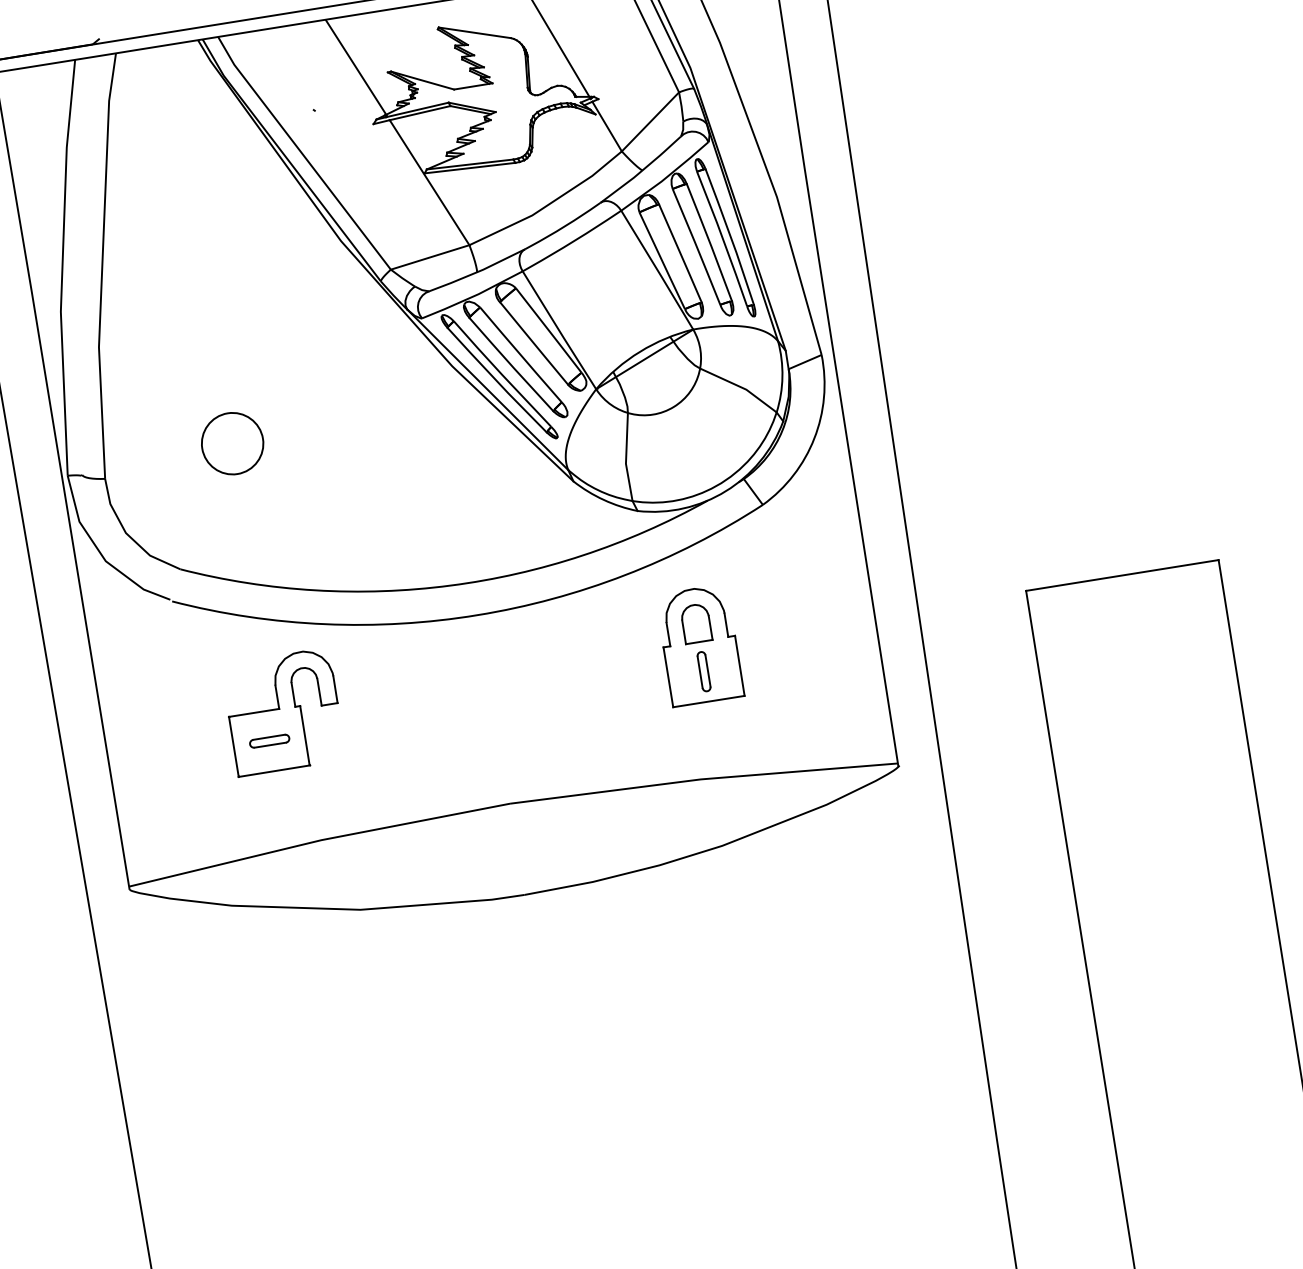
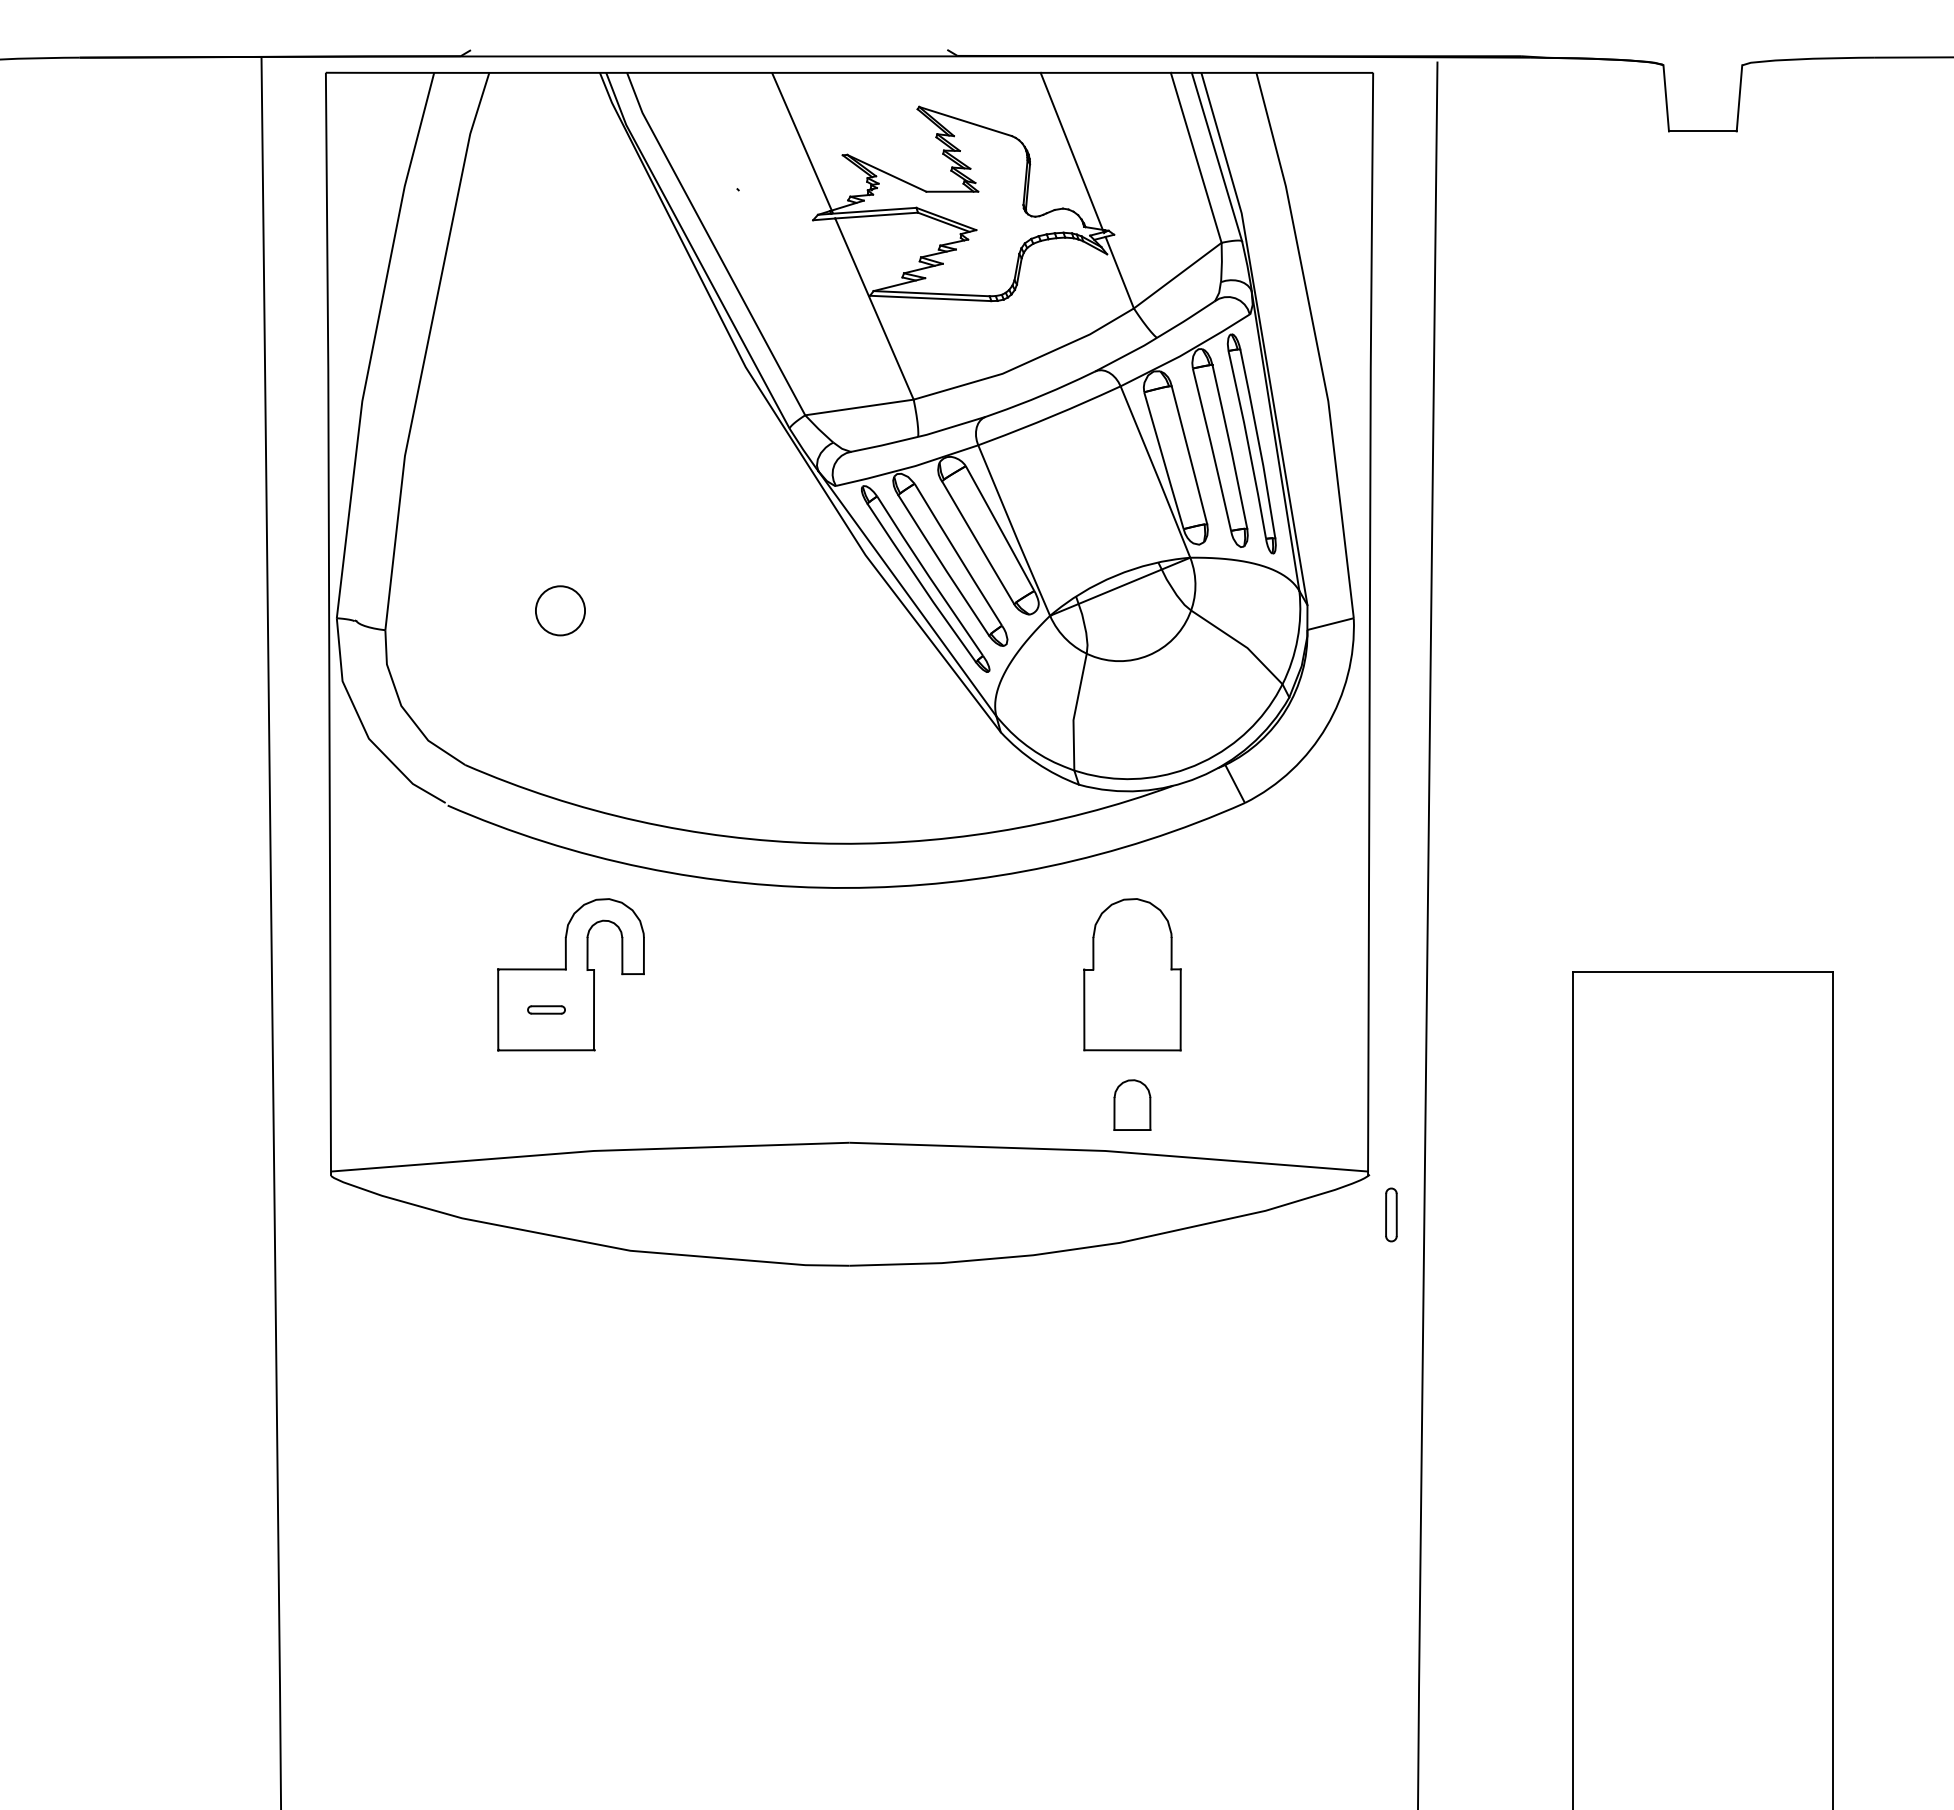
circle: (232, 443) -> (560, 610), size x0.6
part: (696, 623) -> (1132, 1104), moved
part: (704, 671) -> (1391, 1214), moved
part: (269, 740) -> (546, 1009), size x0.7

